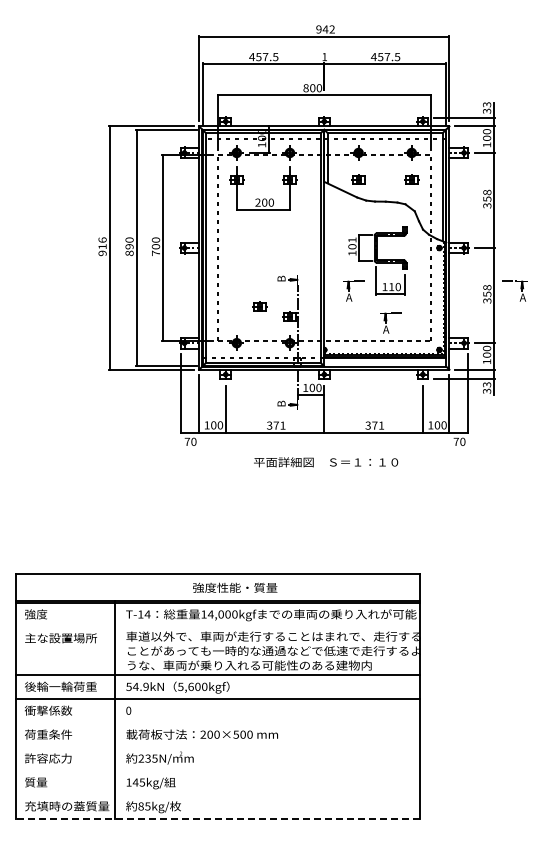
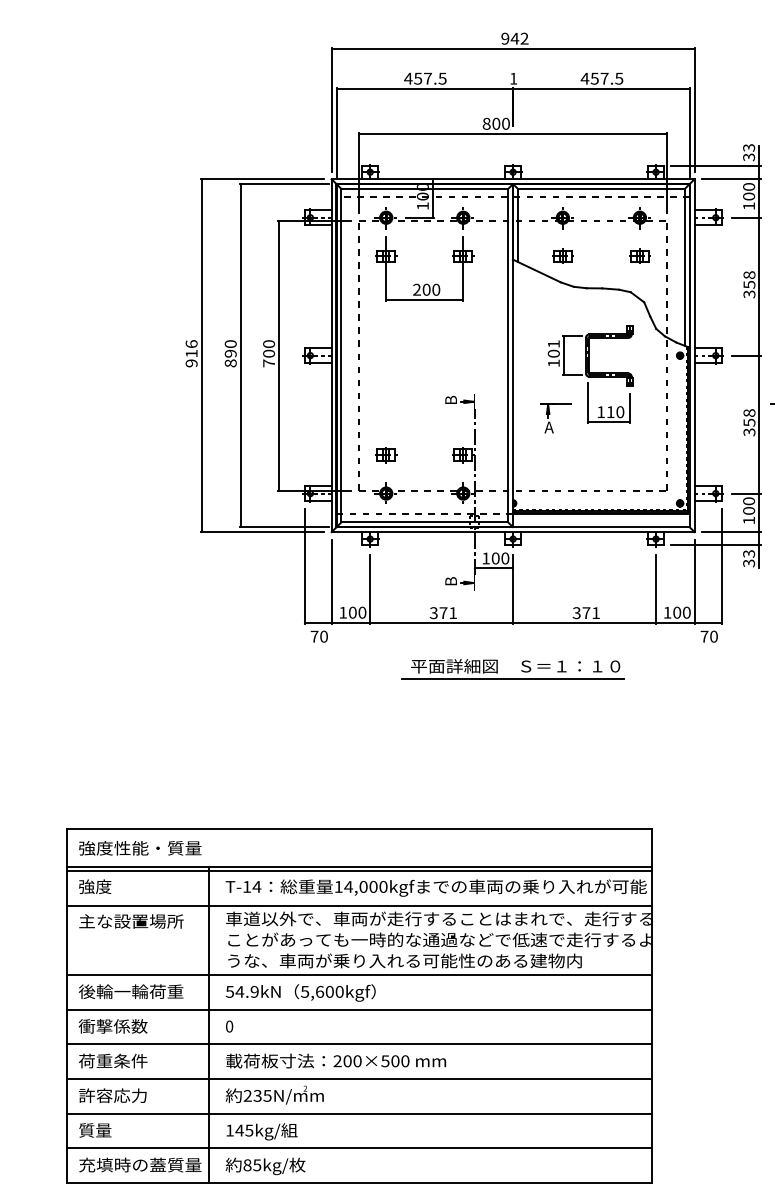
part: (259, 306) -> (385, 454), moved
part: (390, 322) -> (609, 463), removed
line: (323, 471) -> (511, 679), added
text: (235, 587) -> (140, 847), moved
line: (218, 627) -> (359, 905), added
line: (218, 723) -> (359, 1044), added
line: (218, 746) -> (359, 1078), added
line: (218, 770) -> (359, 1113), added
line: (218, 794) -> (359, 1147), added
line: (218, 818) -> (359, 1182), dashed -> solid

